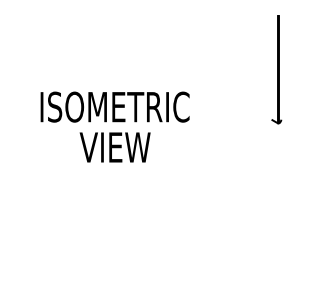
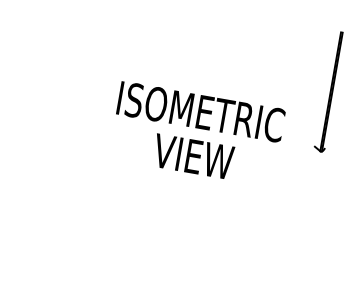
text: (114, 126) -> (196, 133), moved

